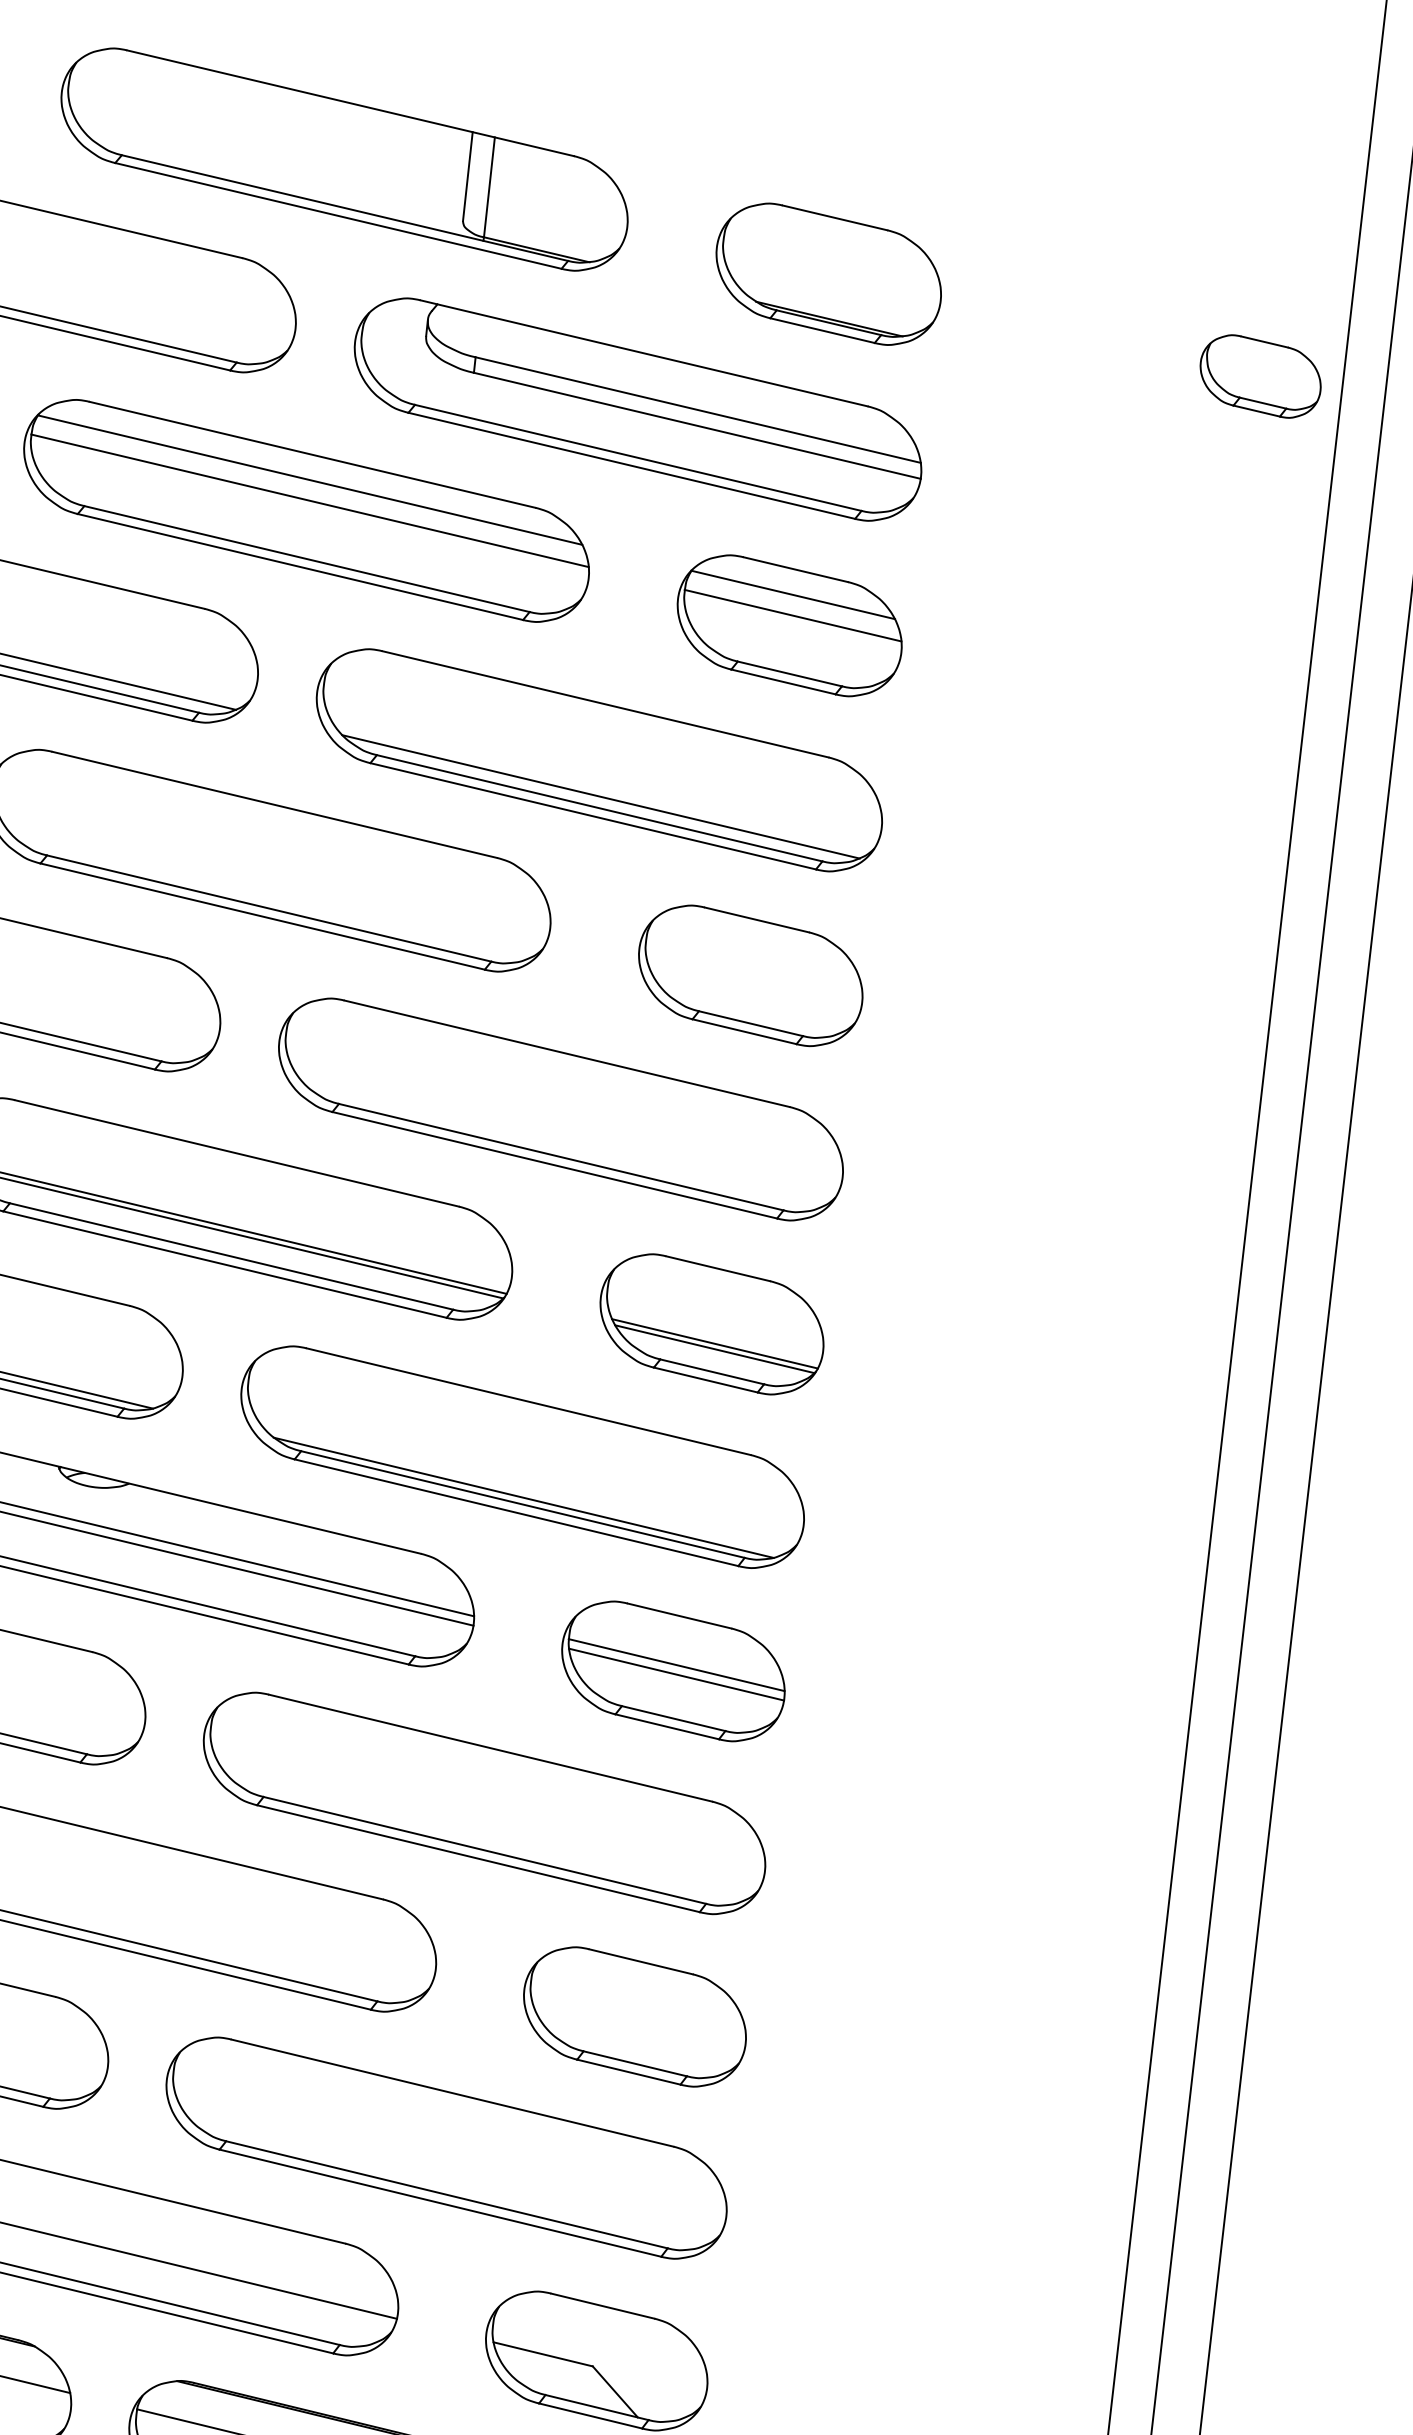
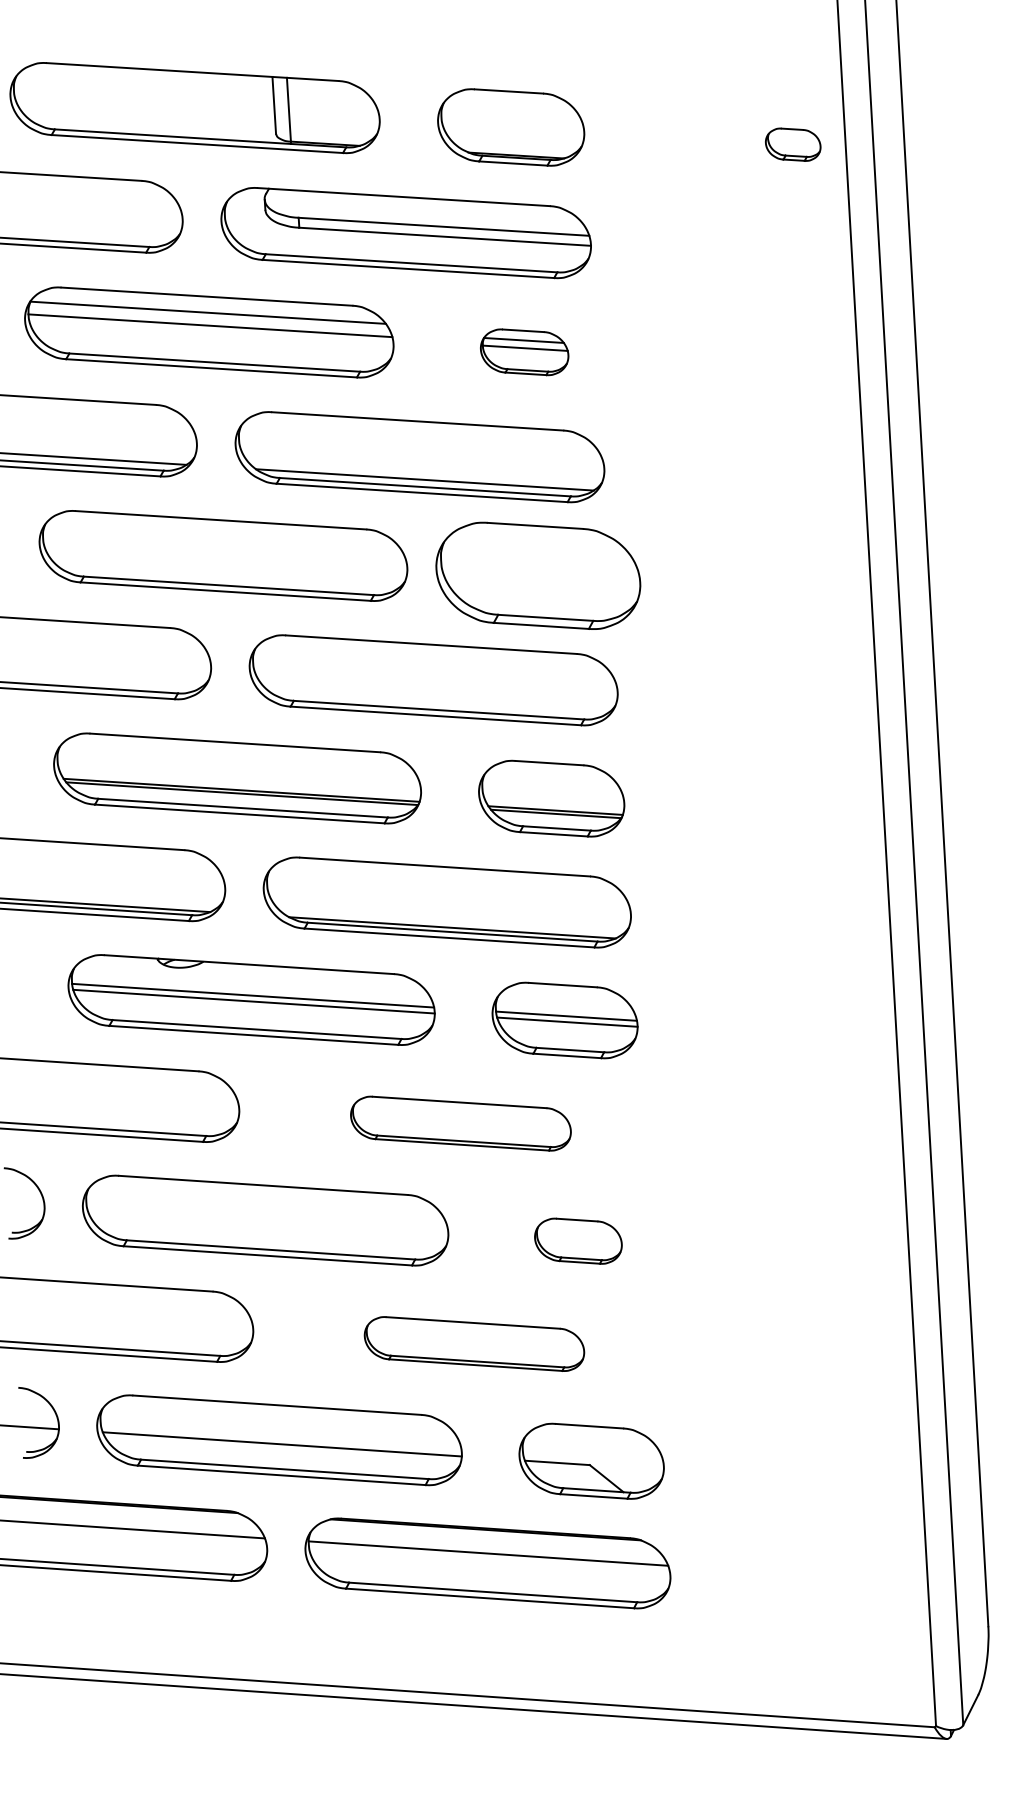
part: (1261, 376) -> (793, 144), size x0.7
part: (789, 626) -> (524, 352), size x0.6
part: (749, 974) -> (537, 575), size x1.4
part: (483, 1802) -> (460, 1123), size x0.6
part: (635, 2015) -> (578, 1240), size x0.6
part: (446, 2147) -> (474, 1343), size x0.6

